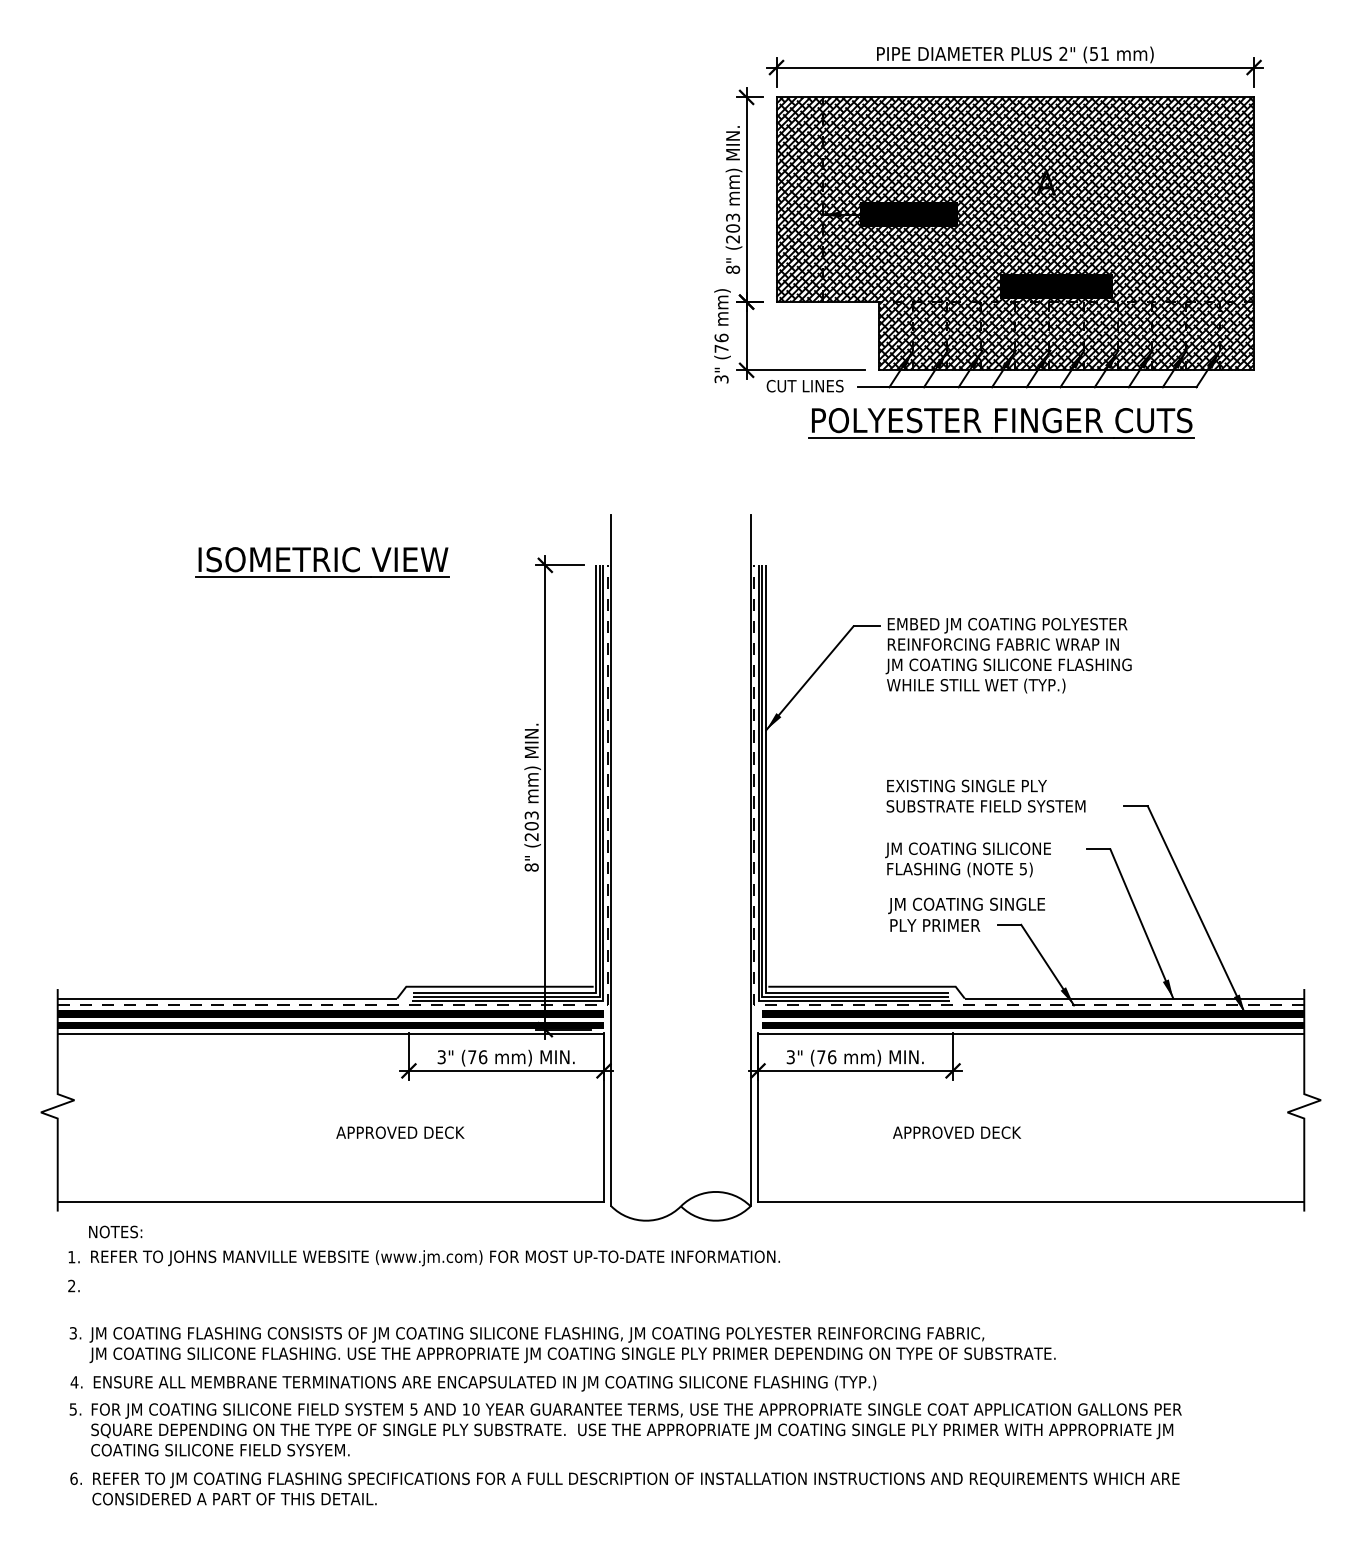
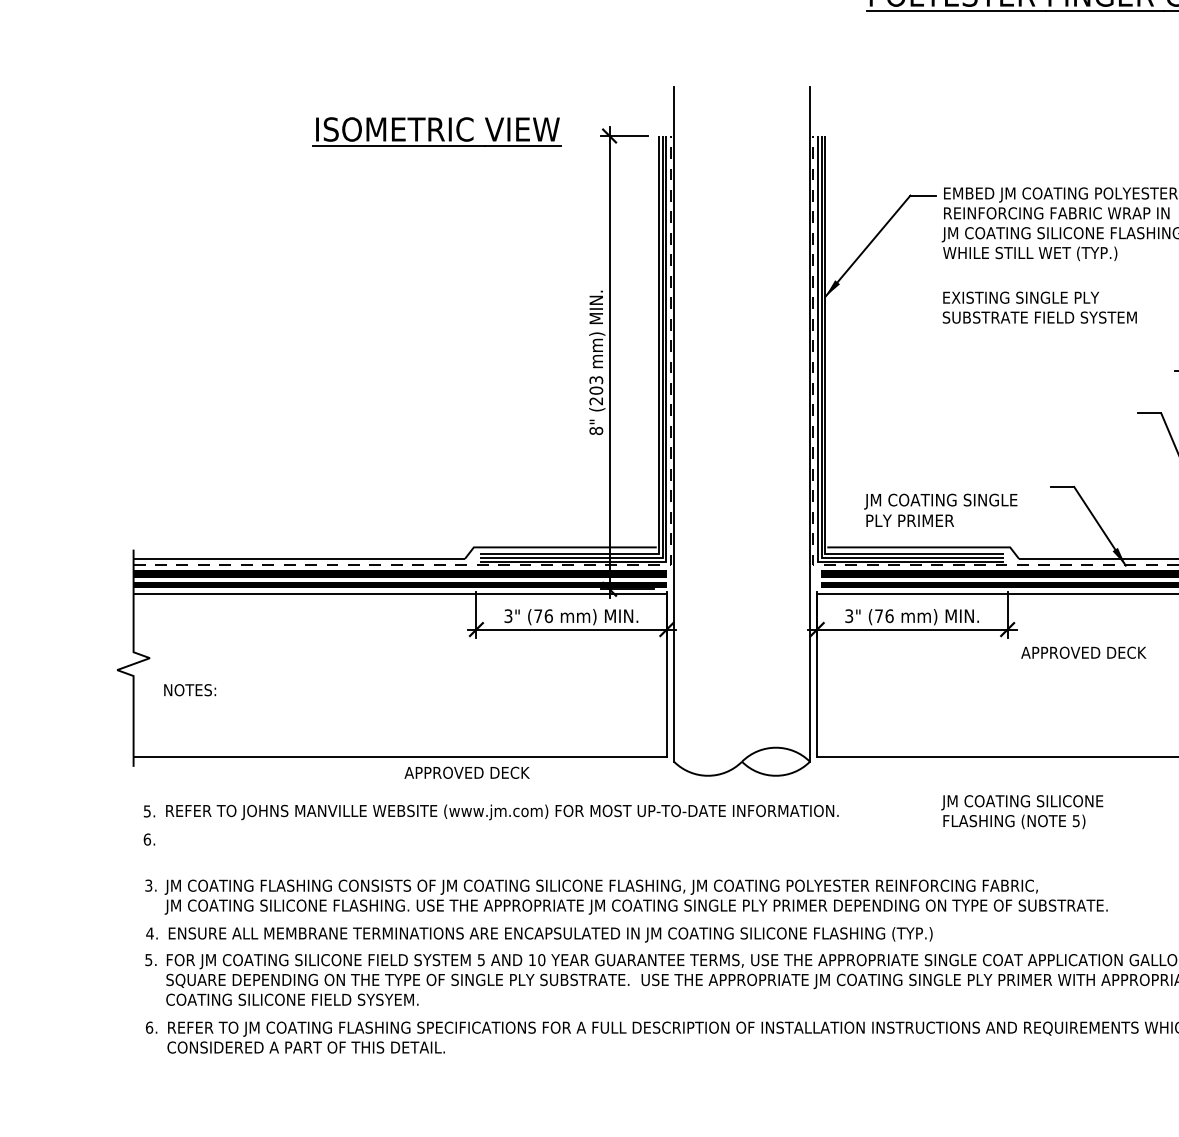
part: (322, 562) -> (436, 132), moved
text: (985, 795) -> (1039, 307), moved
text: (967, 859) -> (1021, 811), moved
text: (966, 914) -> (940, 510), moved
text: (400, 1132) -> (467, 772), moved
text: (957, 1132) -> (1084, 652), moved
text: (115, 1231) -> (189, 689), moved
text: (71, 1257) -> (147, 811), 1. -> 5.
text: (71, 1285) -> (147, 839), 2. -> 6.

